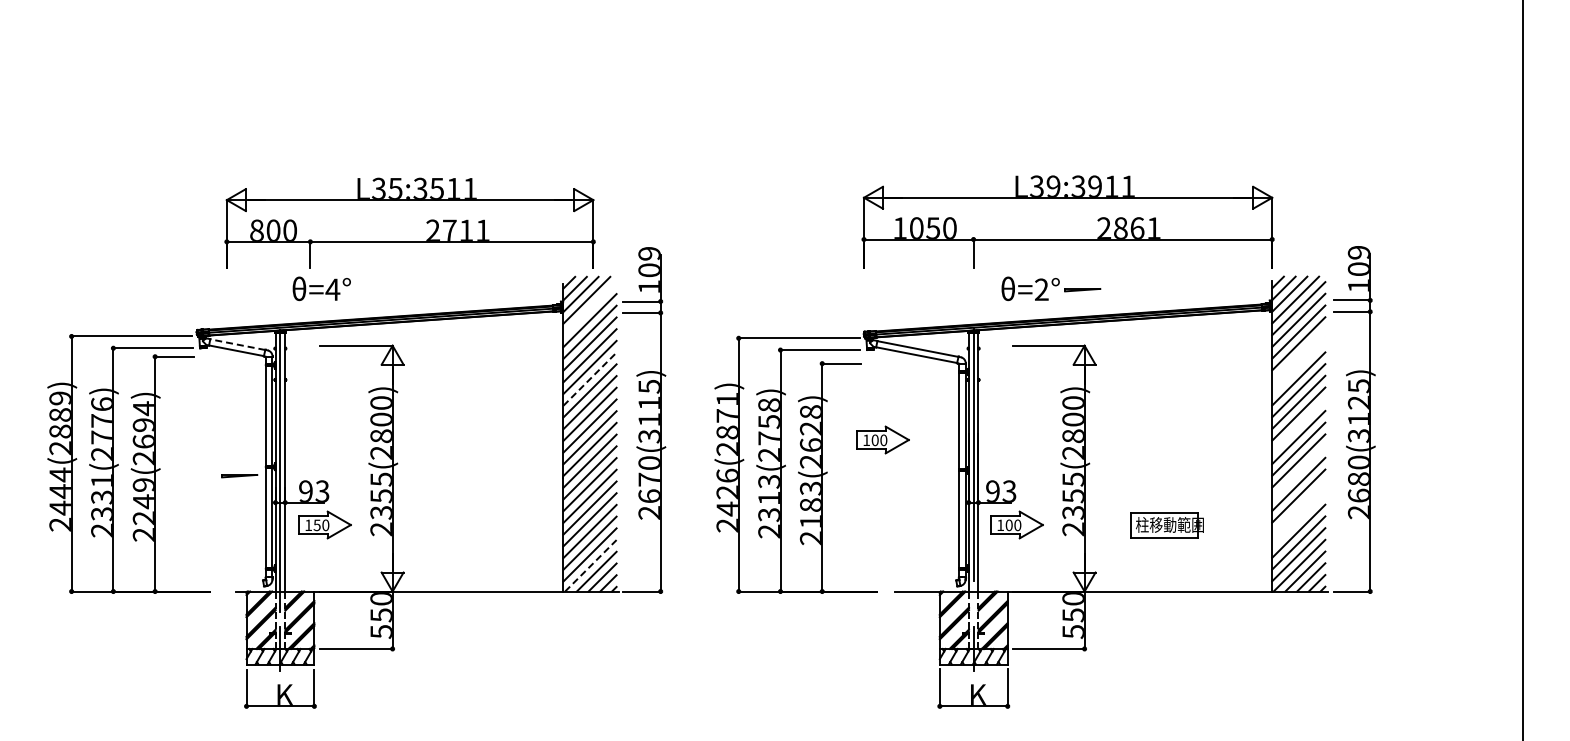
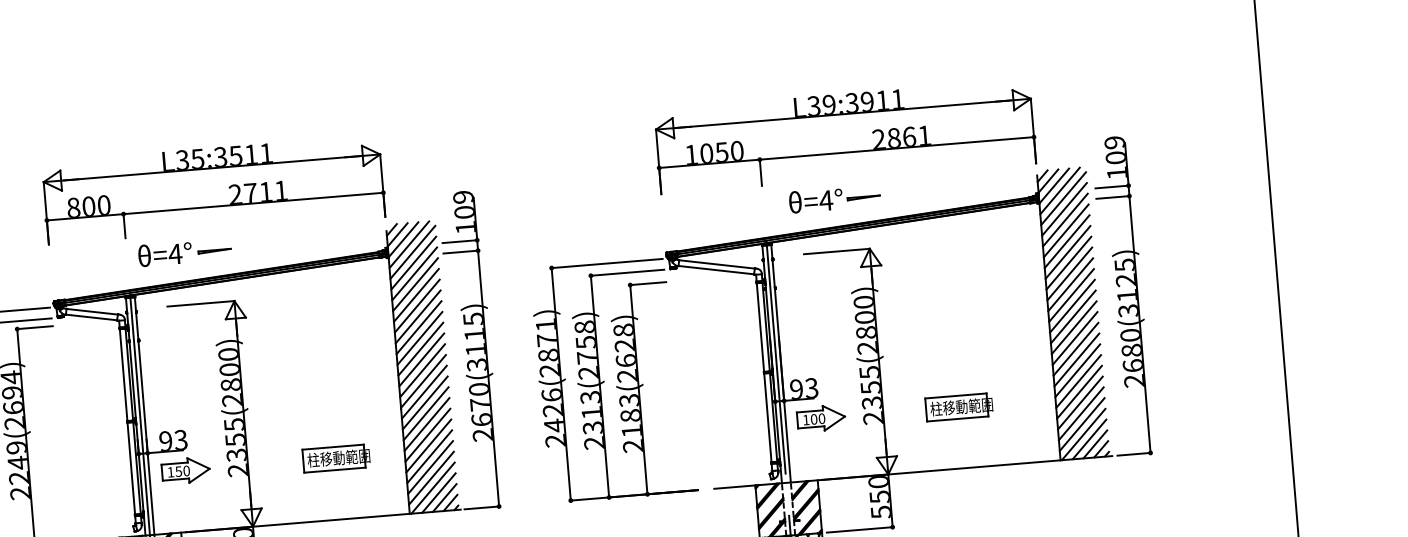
part: (409, 222) -> (213, 188), moved
text: (1041, 289) -> (825, 200), =2° -> =4°
line: (589, 308) -> (412, 252), added
line: (237, 344) -> (91, 311), dashed -> solid
line: (1298, 355) -> (1066, 241), added
line: (1298, 366) -> (1067, 251), added
line: (590, 379) -> (418, 317), dashed -> solid
line: (1298, 425) -> (1072, 305), added
part: (882, 439) -> (691, 350), removed
line: (1298, 472) -> (1075, 349), added
line: (239, 476) -> (214, 251), moved
line: (1298, 507) -> (1078, 381), added
line: (1298, 519) -> (1079, 392), added
part: (488, 525) -> (336, 458), added
line: (591, 565) -> (433, 487), dashed -> solid

